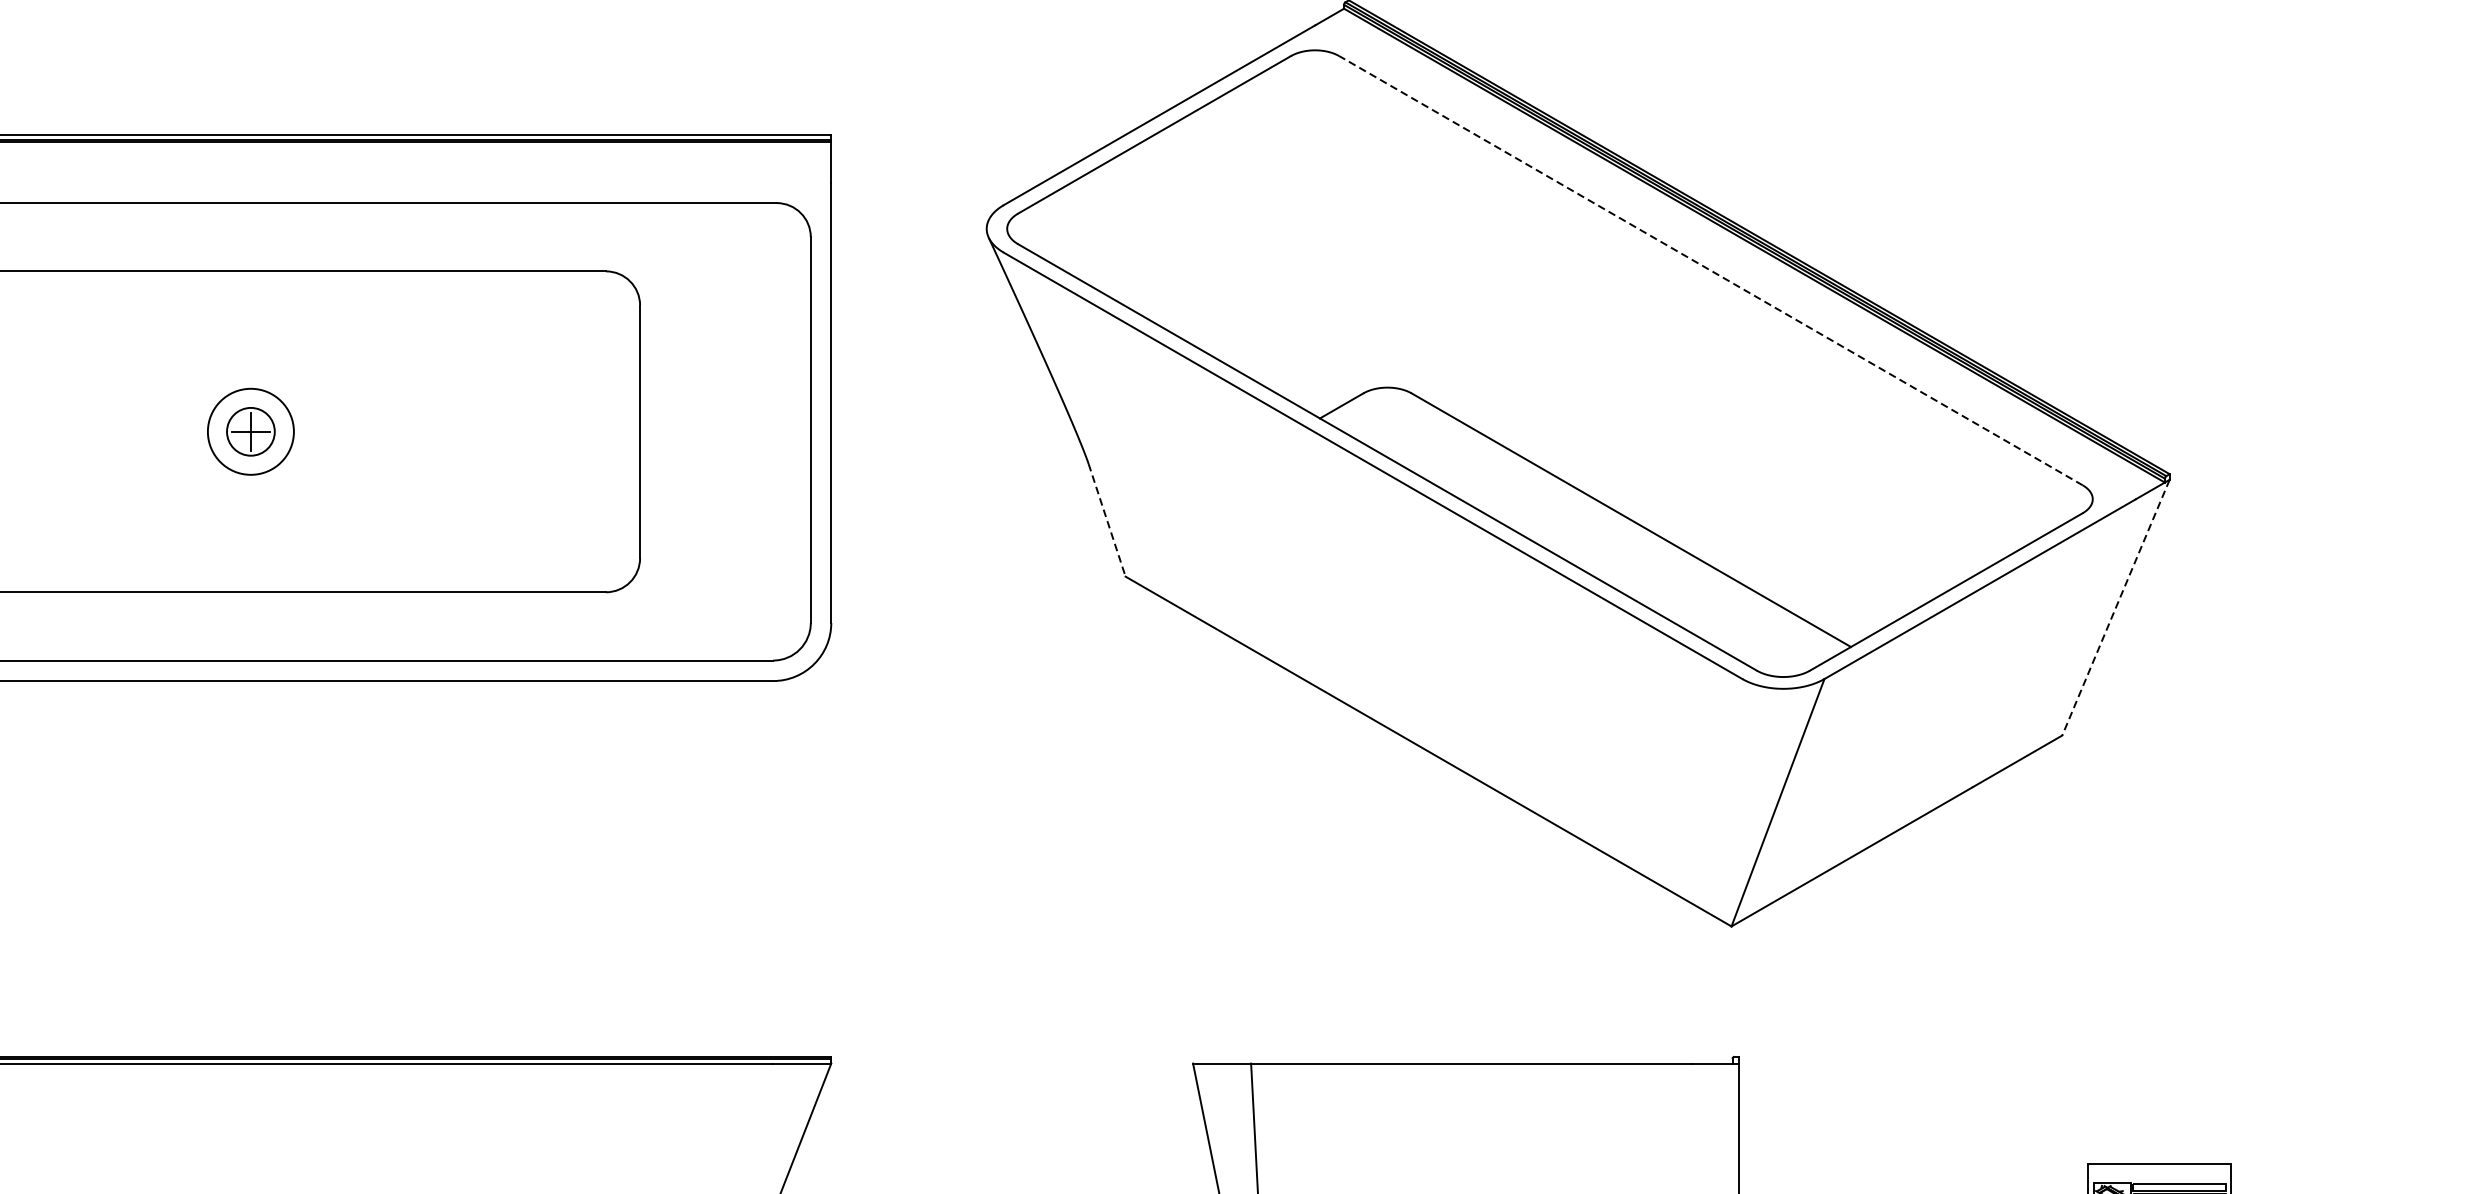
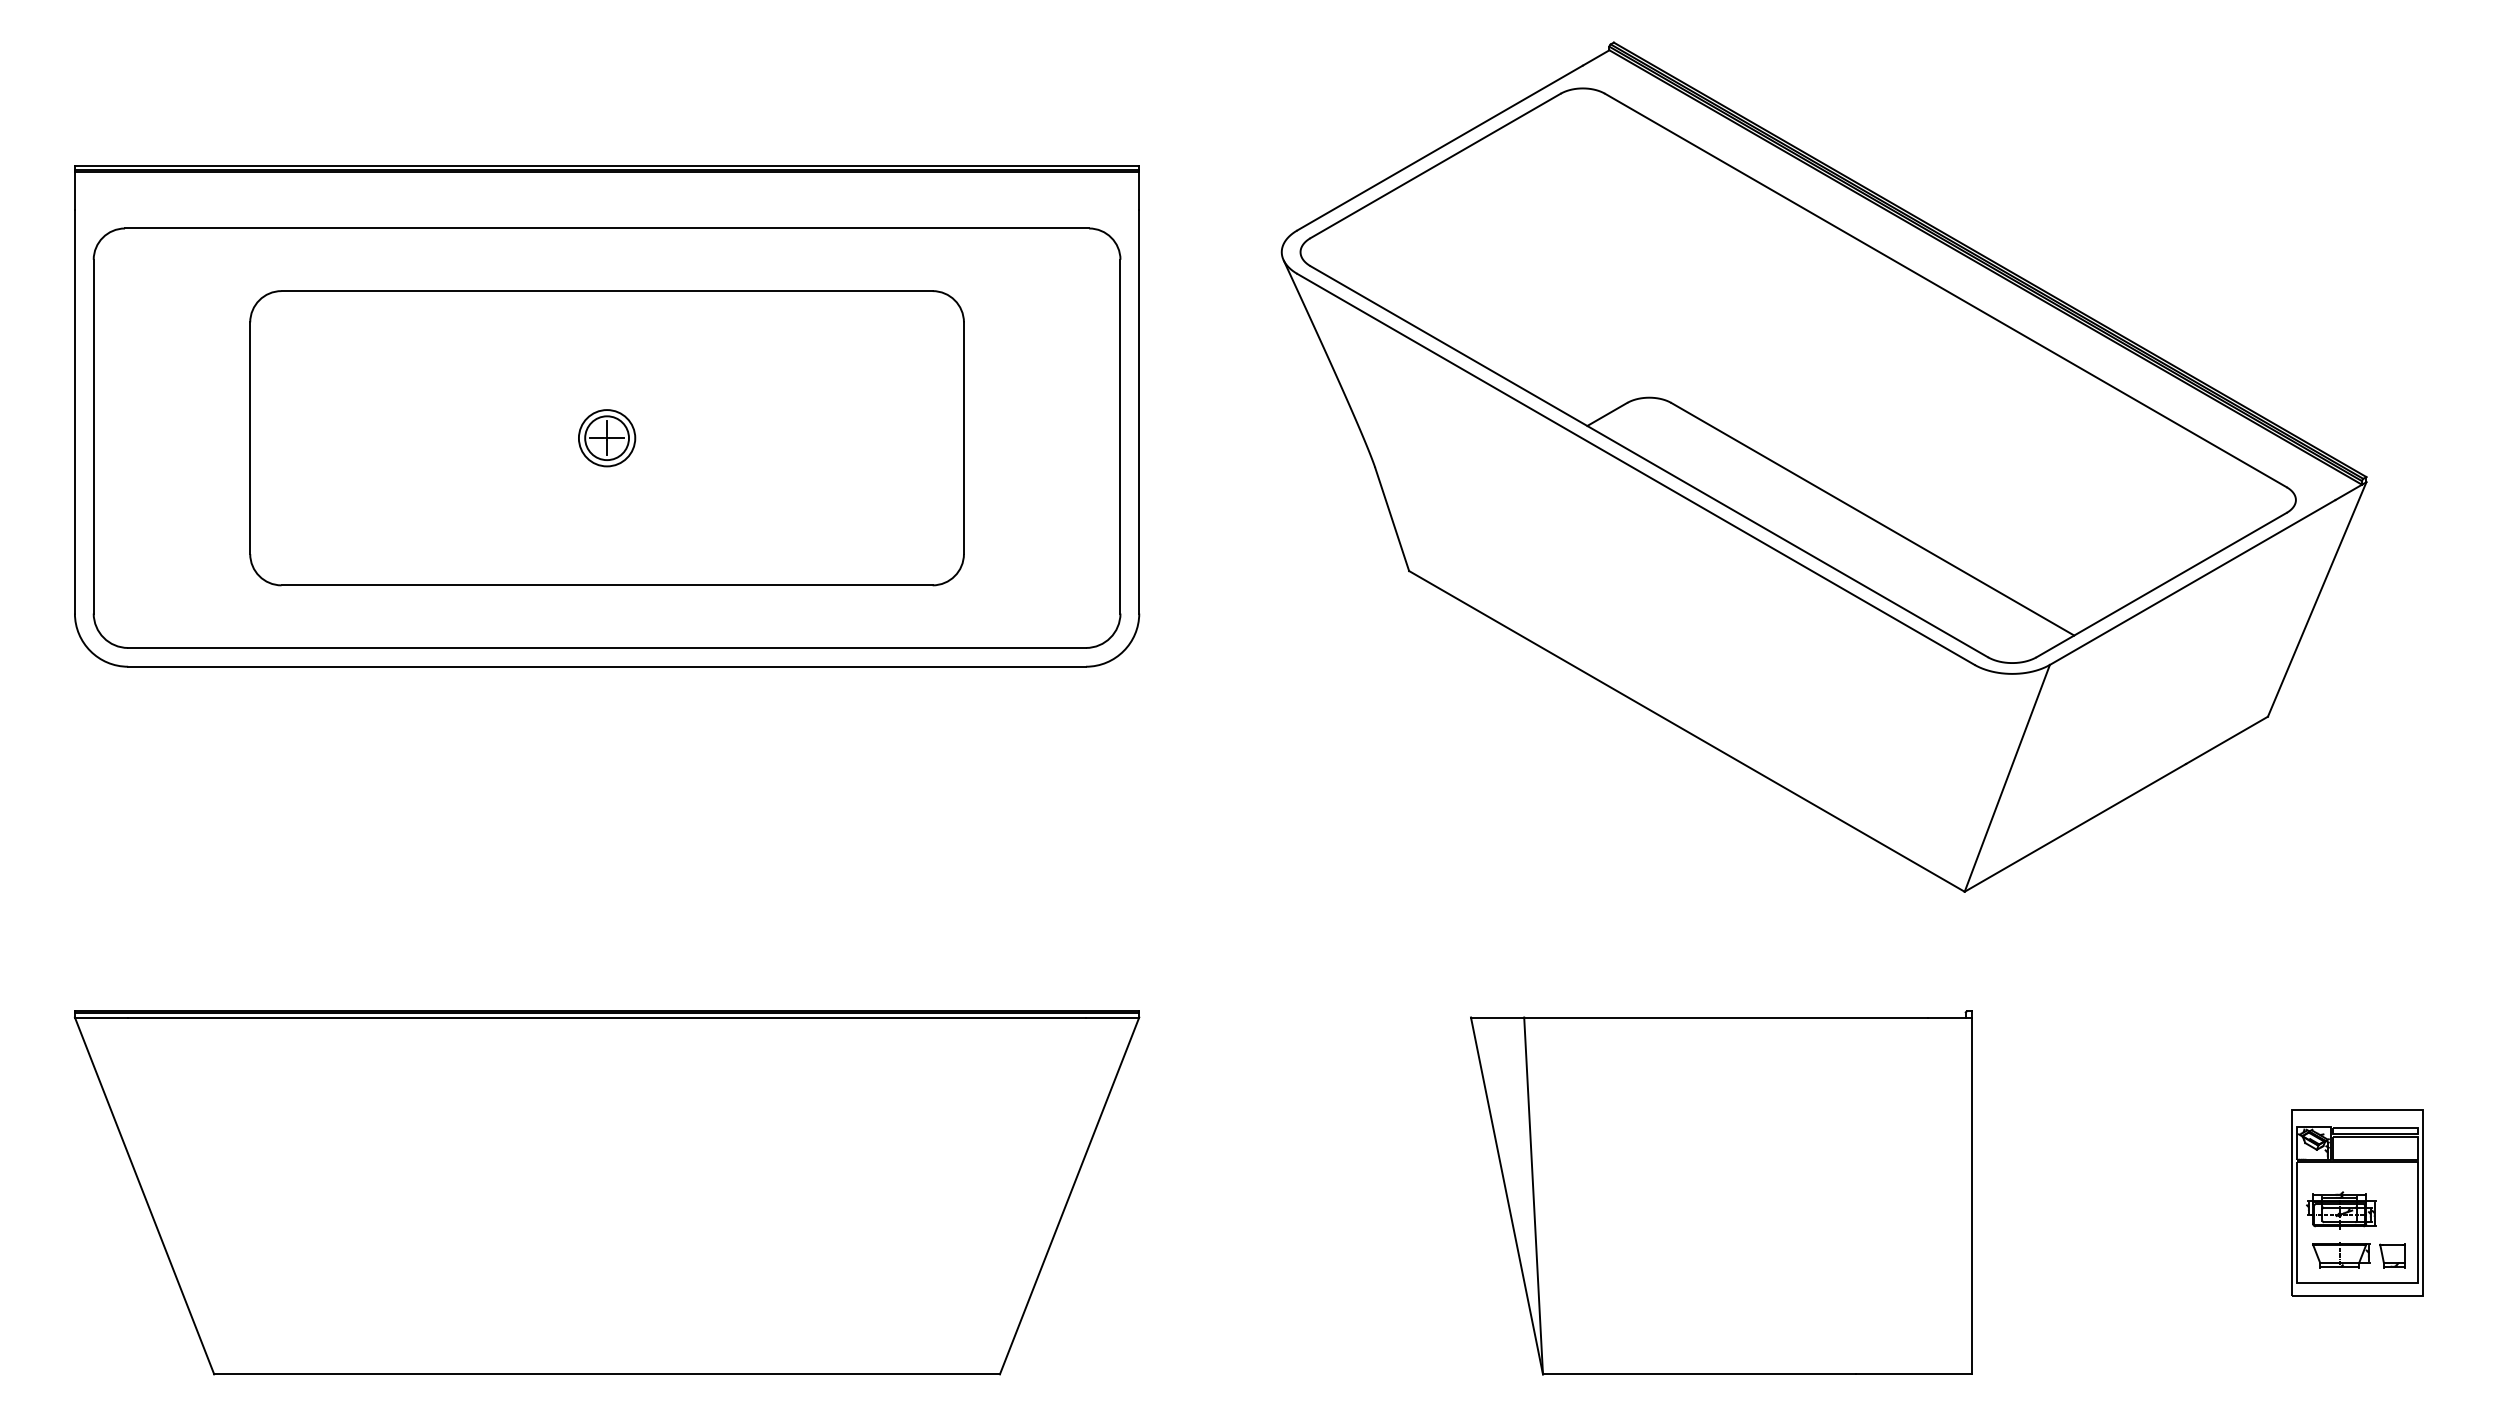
line: (1710, 270) -> (1945, 290), dashed -> solid
circle: (250, 432) -> (606, 438), size x0.71
line: (1107, 520) -> (1392, 519), dashed -> solid
line: (2116, 607) -> (2317, 599), dashed -> solid

